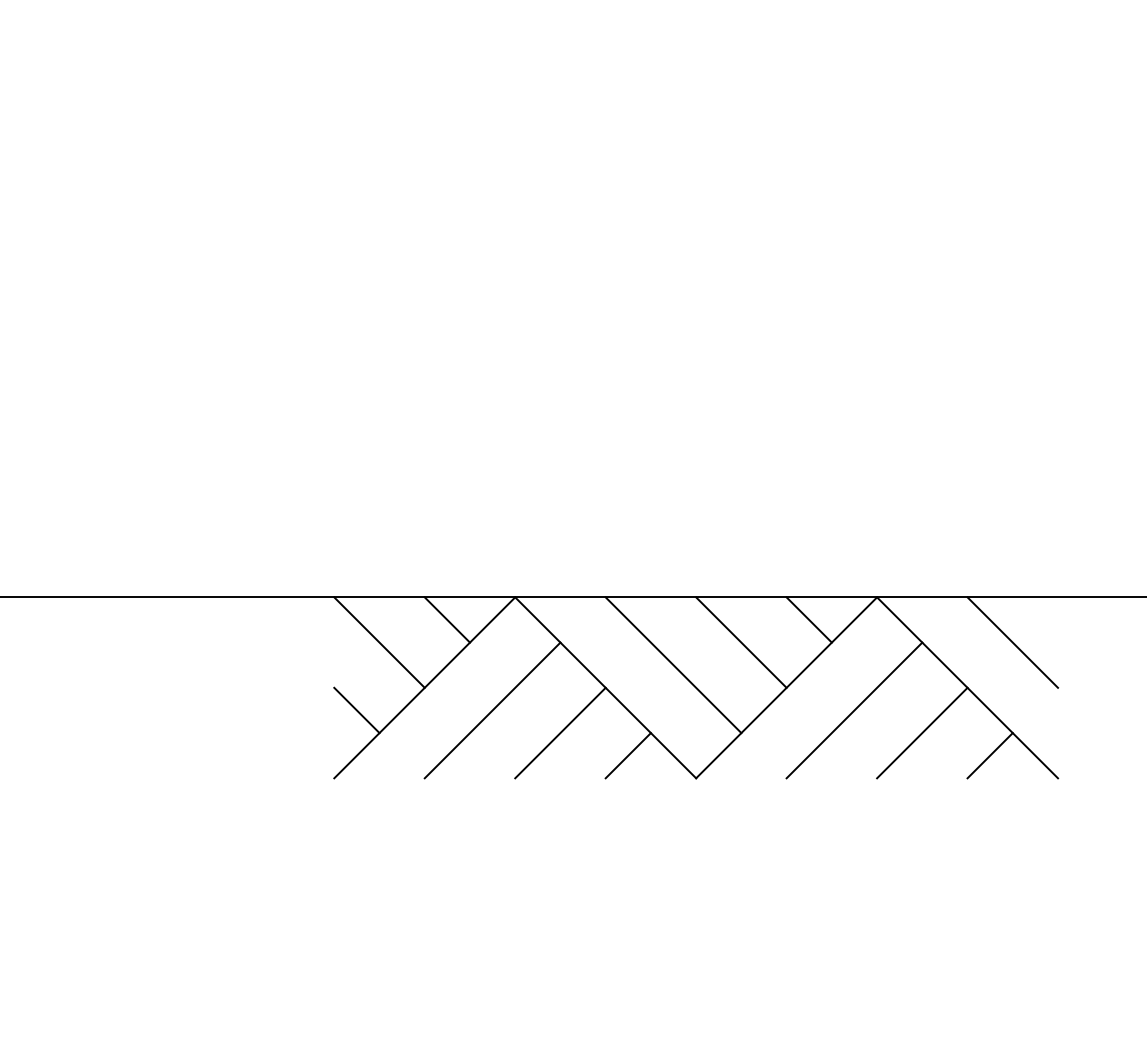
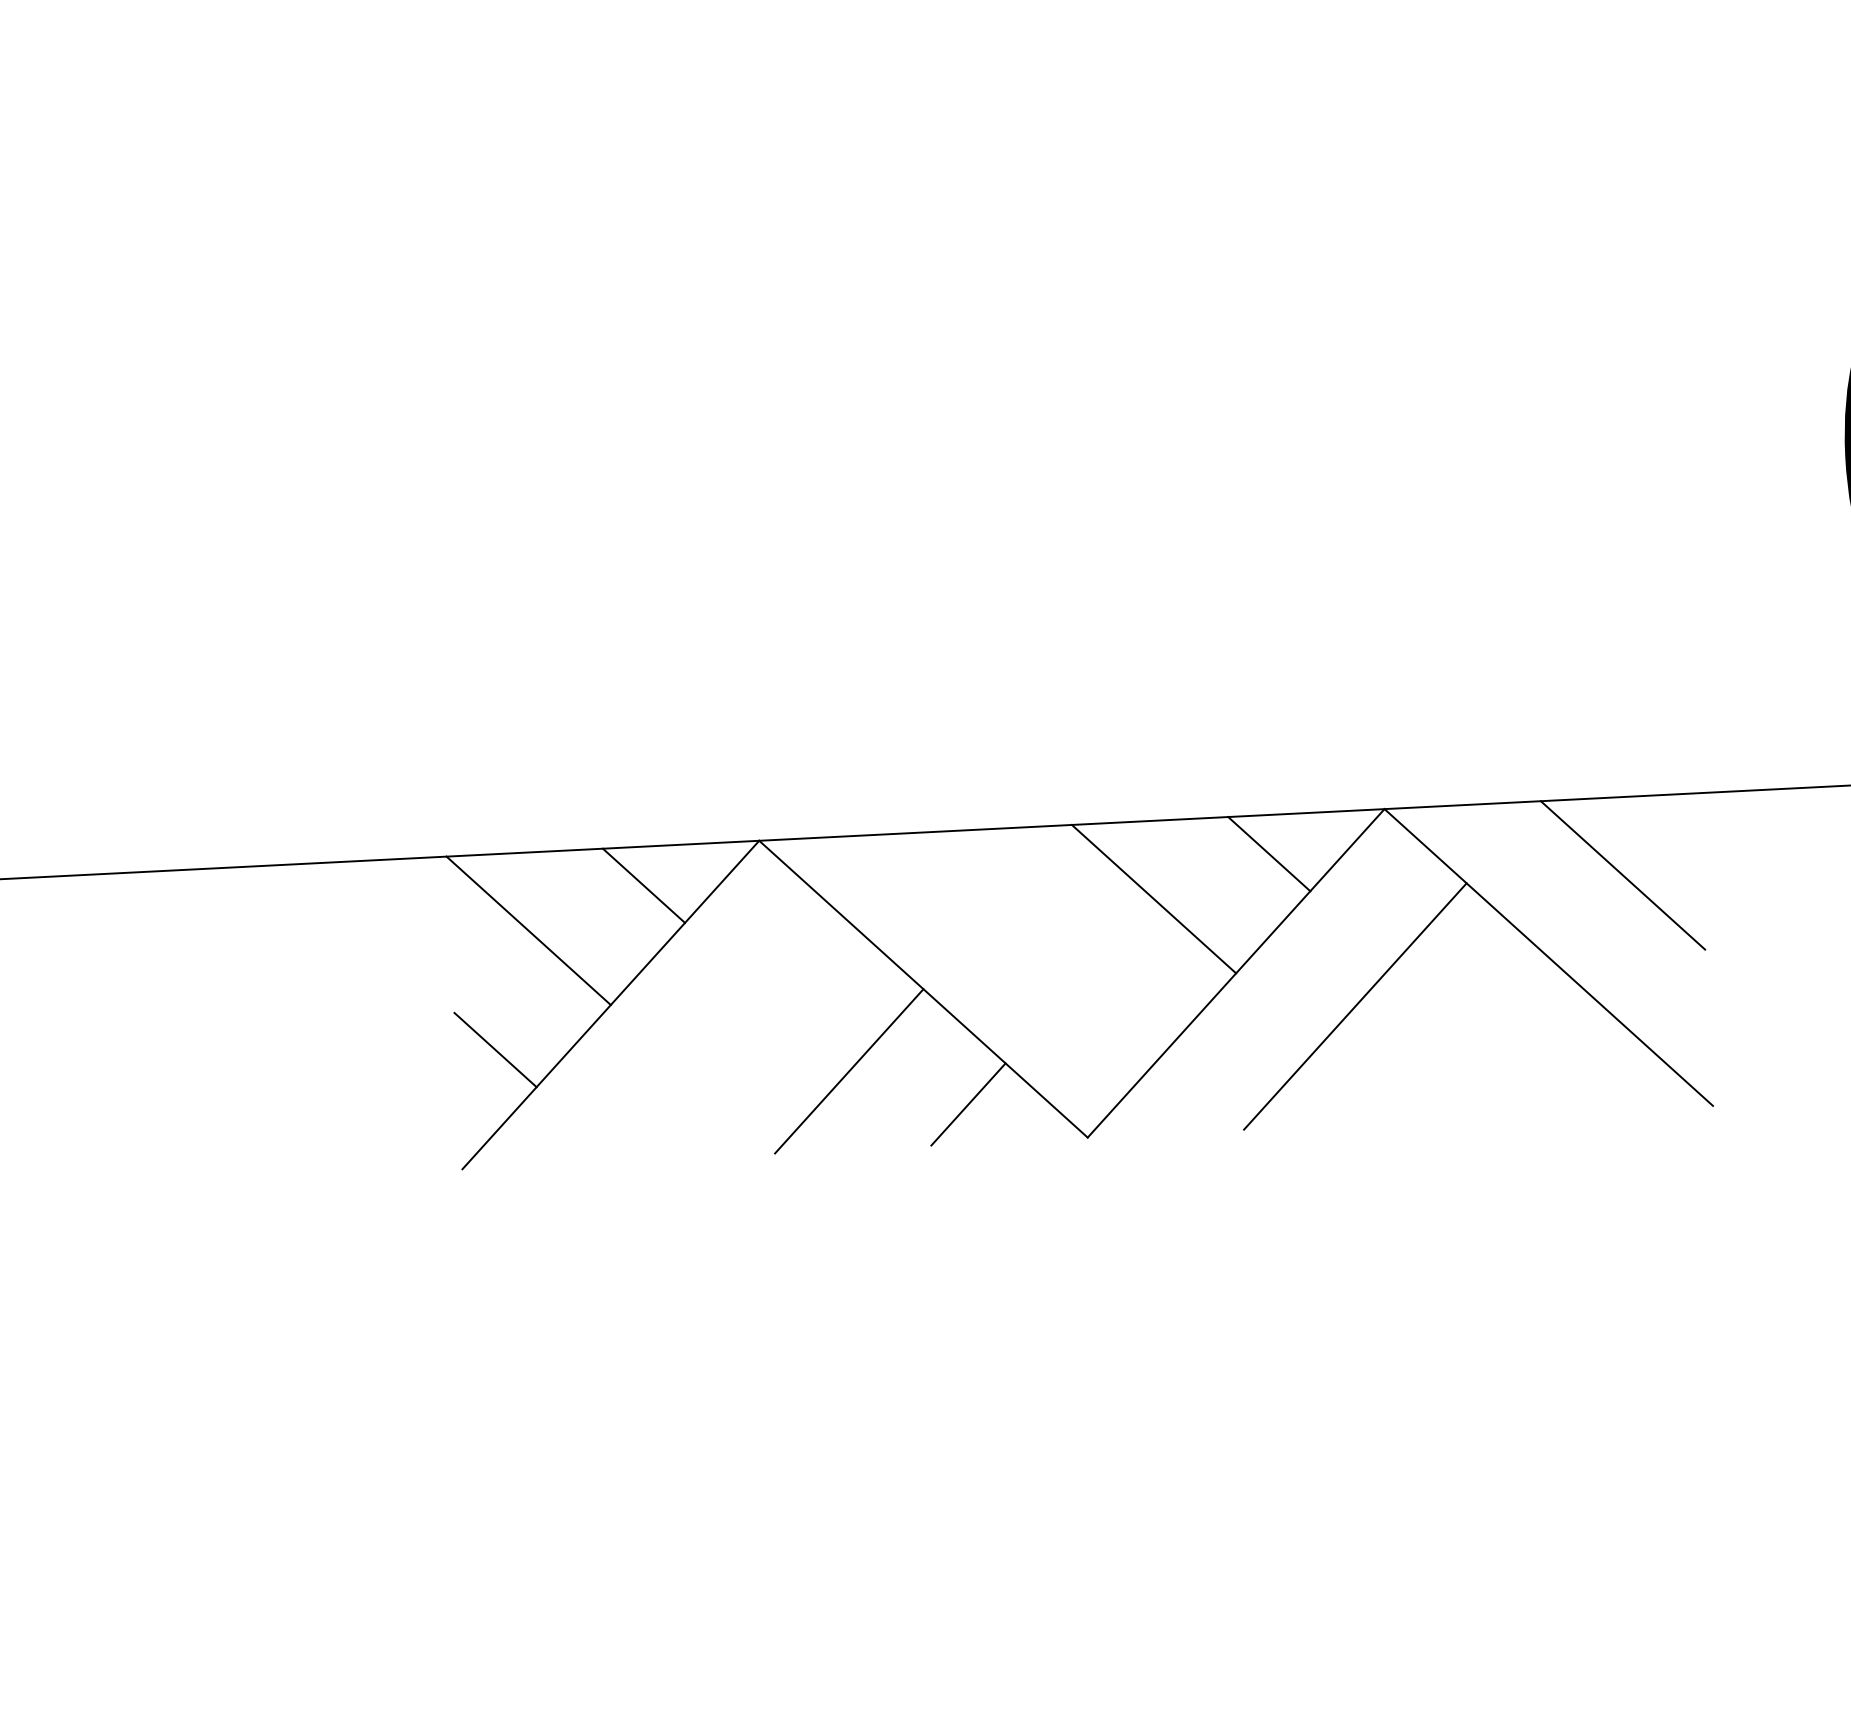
line: (673, 665) -> (1038, 944), removed
line: (492, 710) -> (729, 1038), removed
line: (922, 732) -> (1474, 1038), removed
line: (989, 755) -> (1592, 1072), removed

